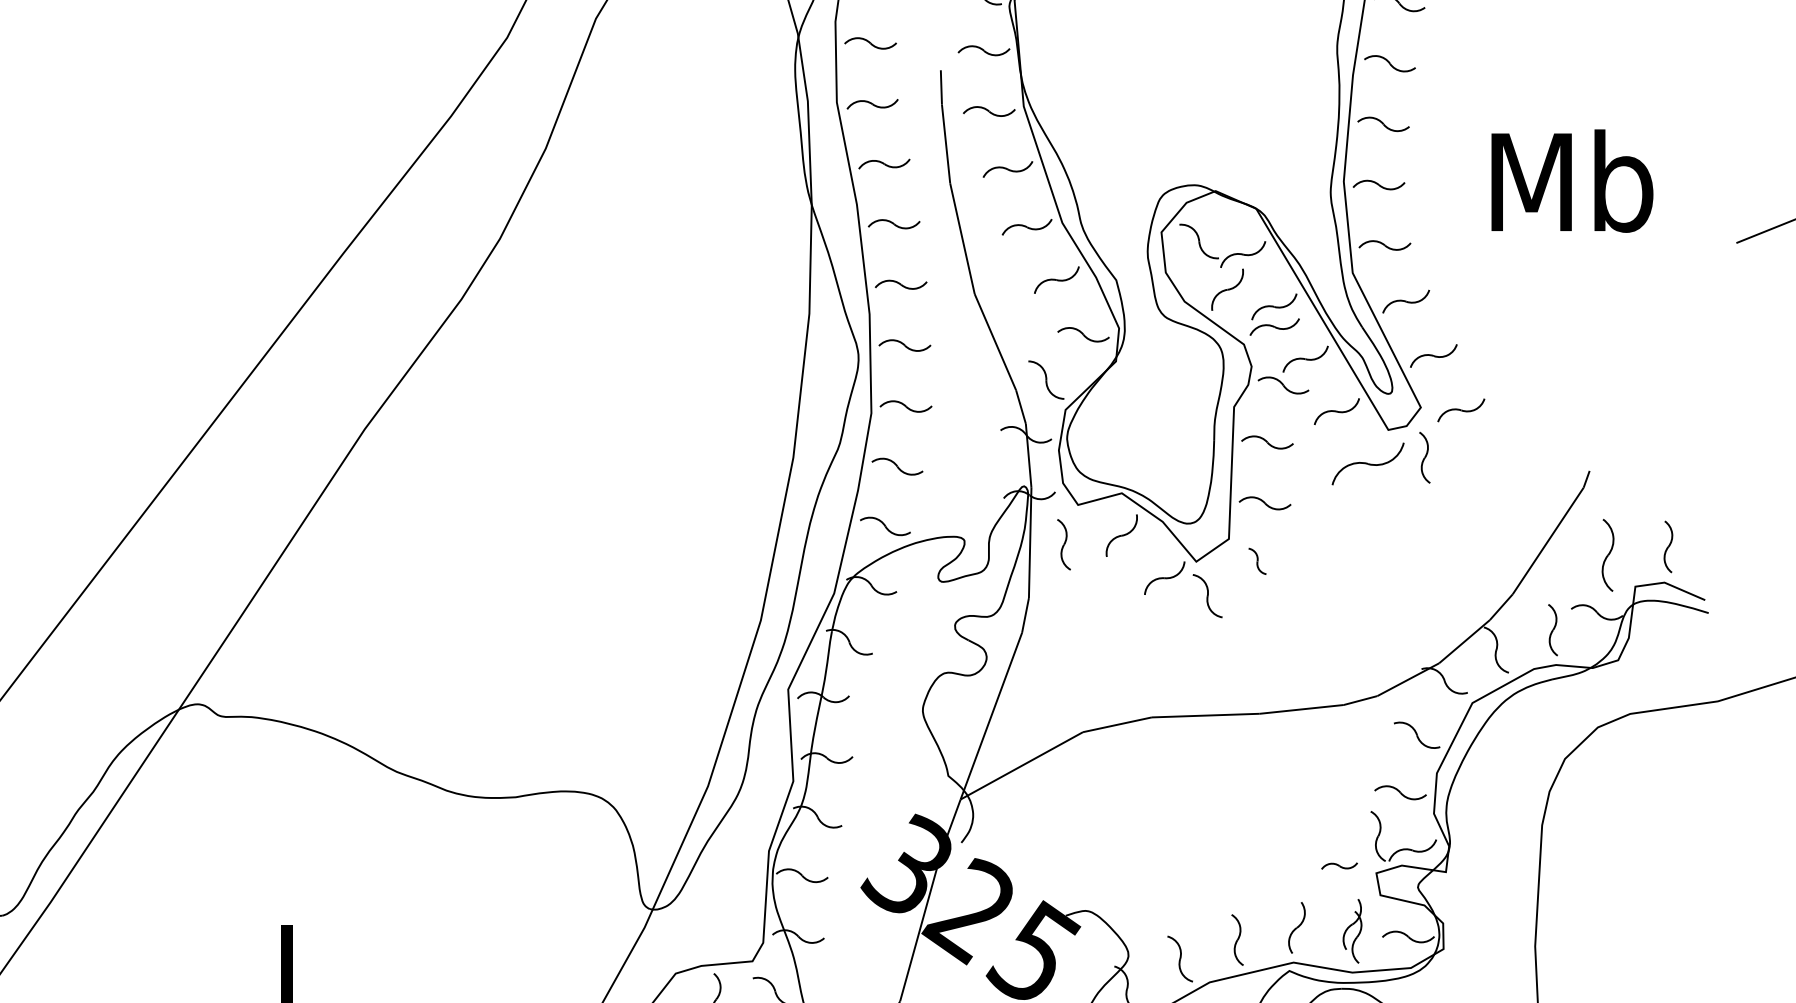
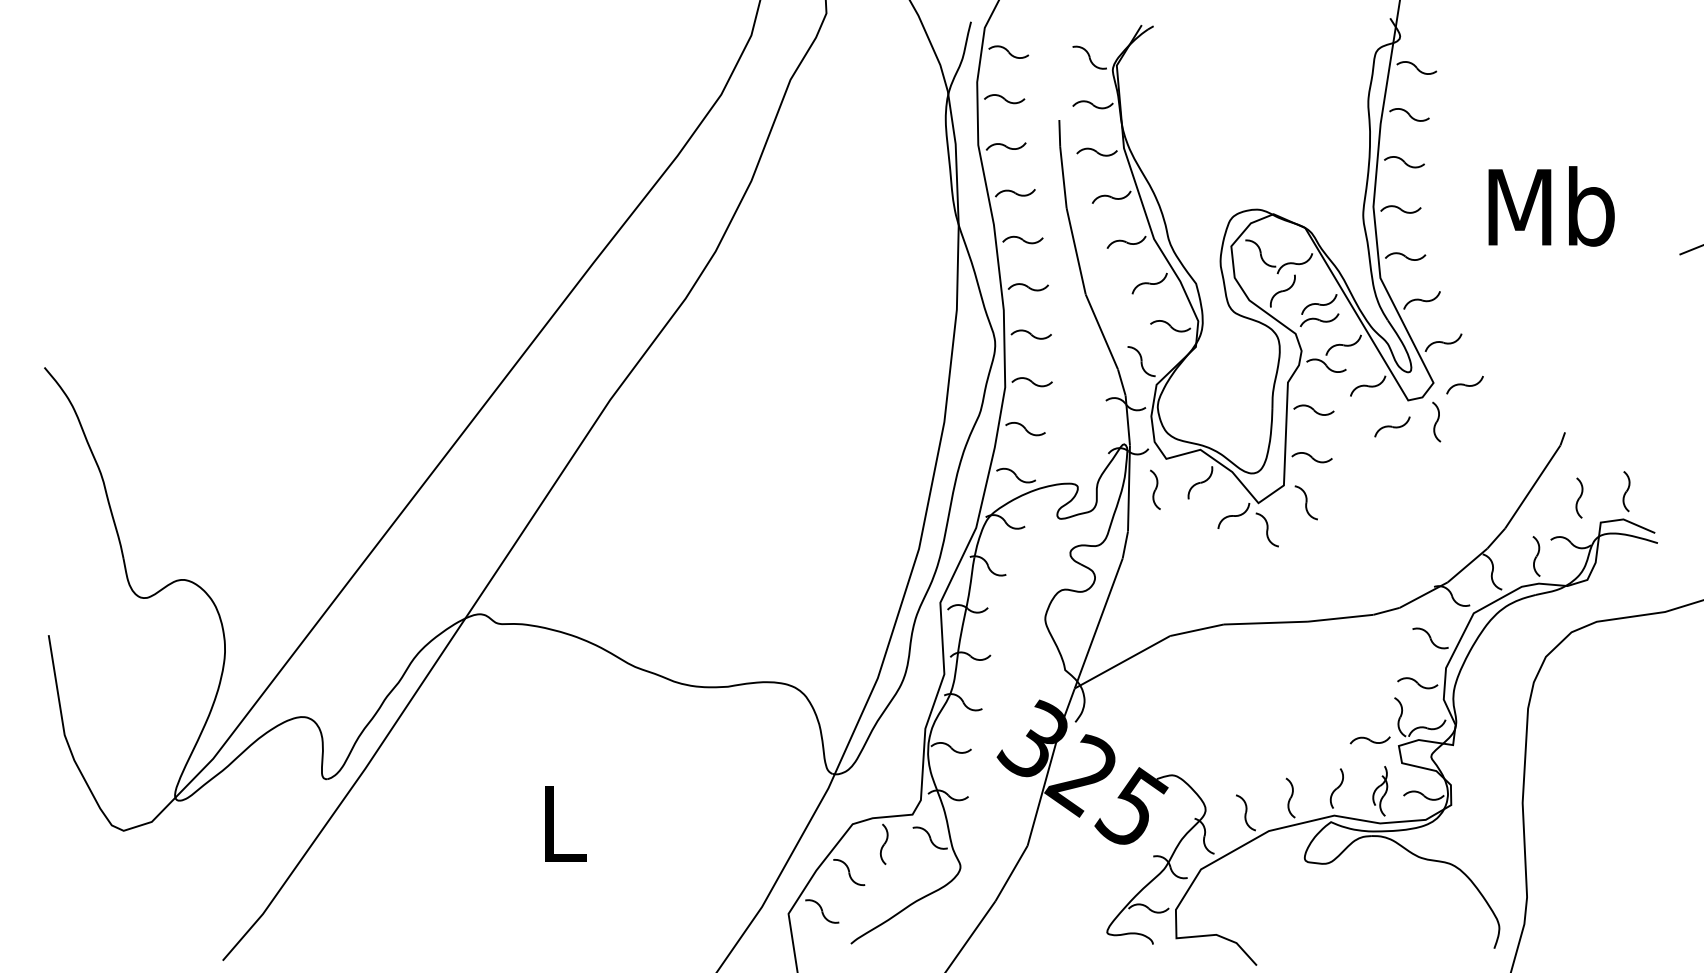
part: (1368, 463) -> (1392, 426), size x0.62
part: (1608, 554) -> (1579, 497), size x0.71
part: (1256, 560) -> (1305, 502), size x1.67
part: (1338, 866) -> (1369, 740), size x1.43

